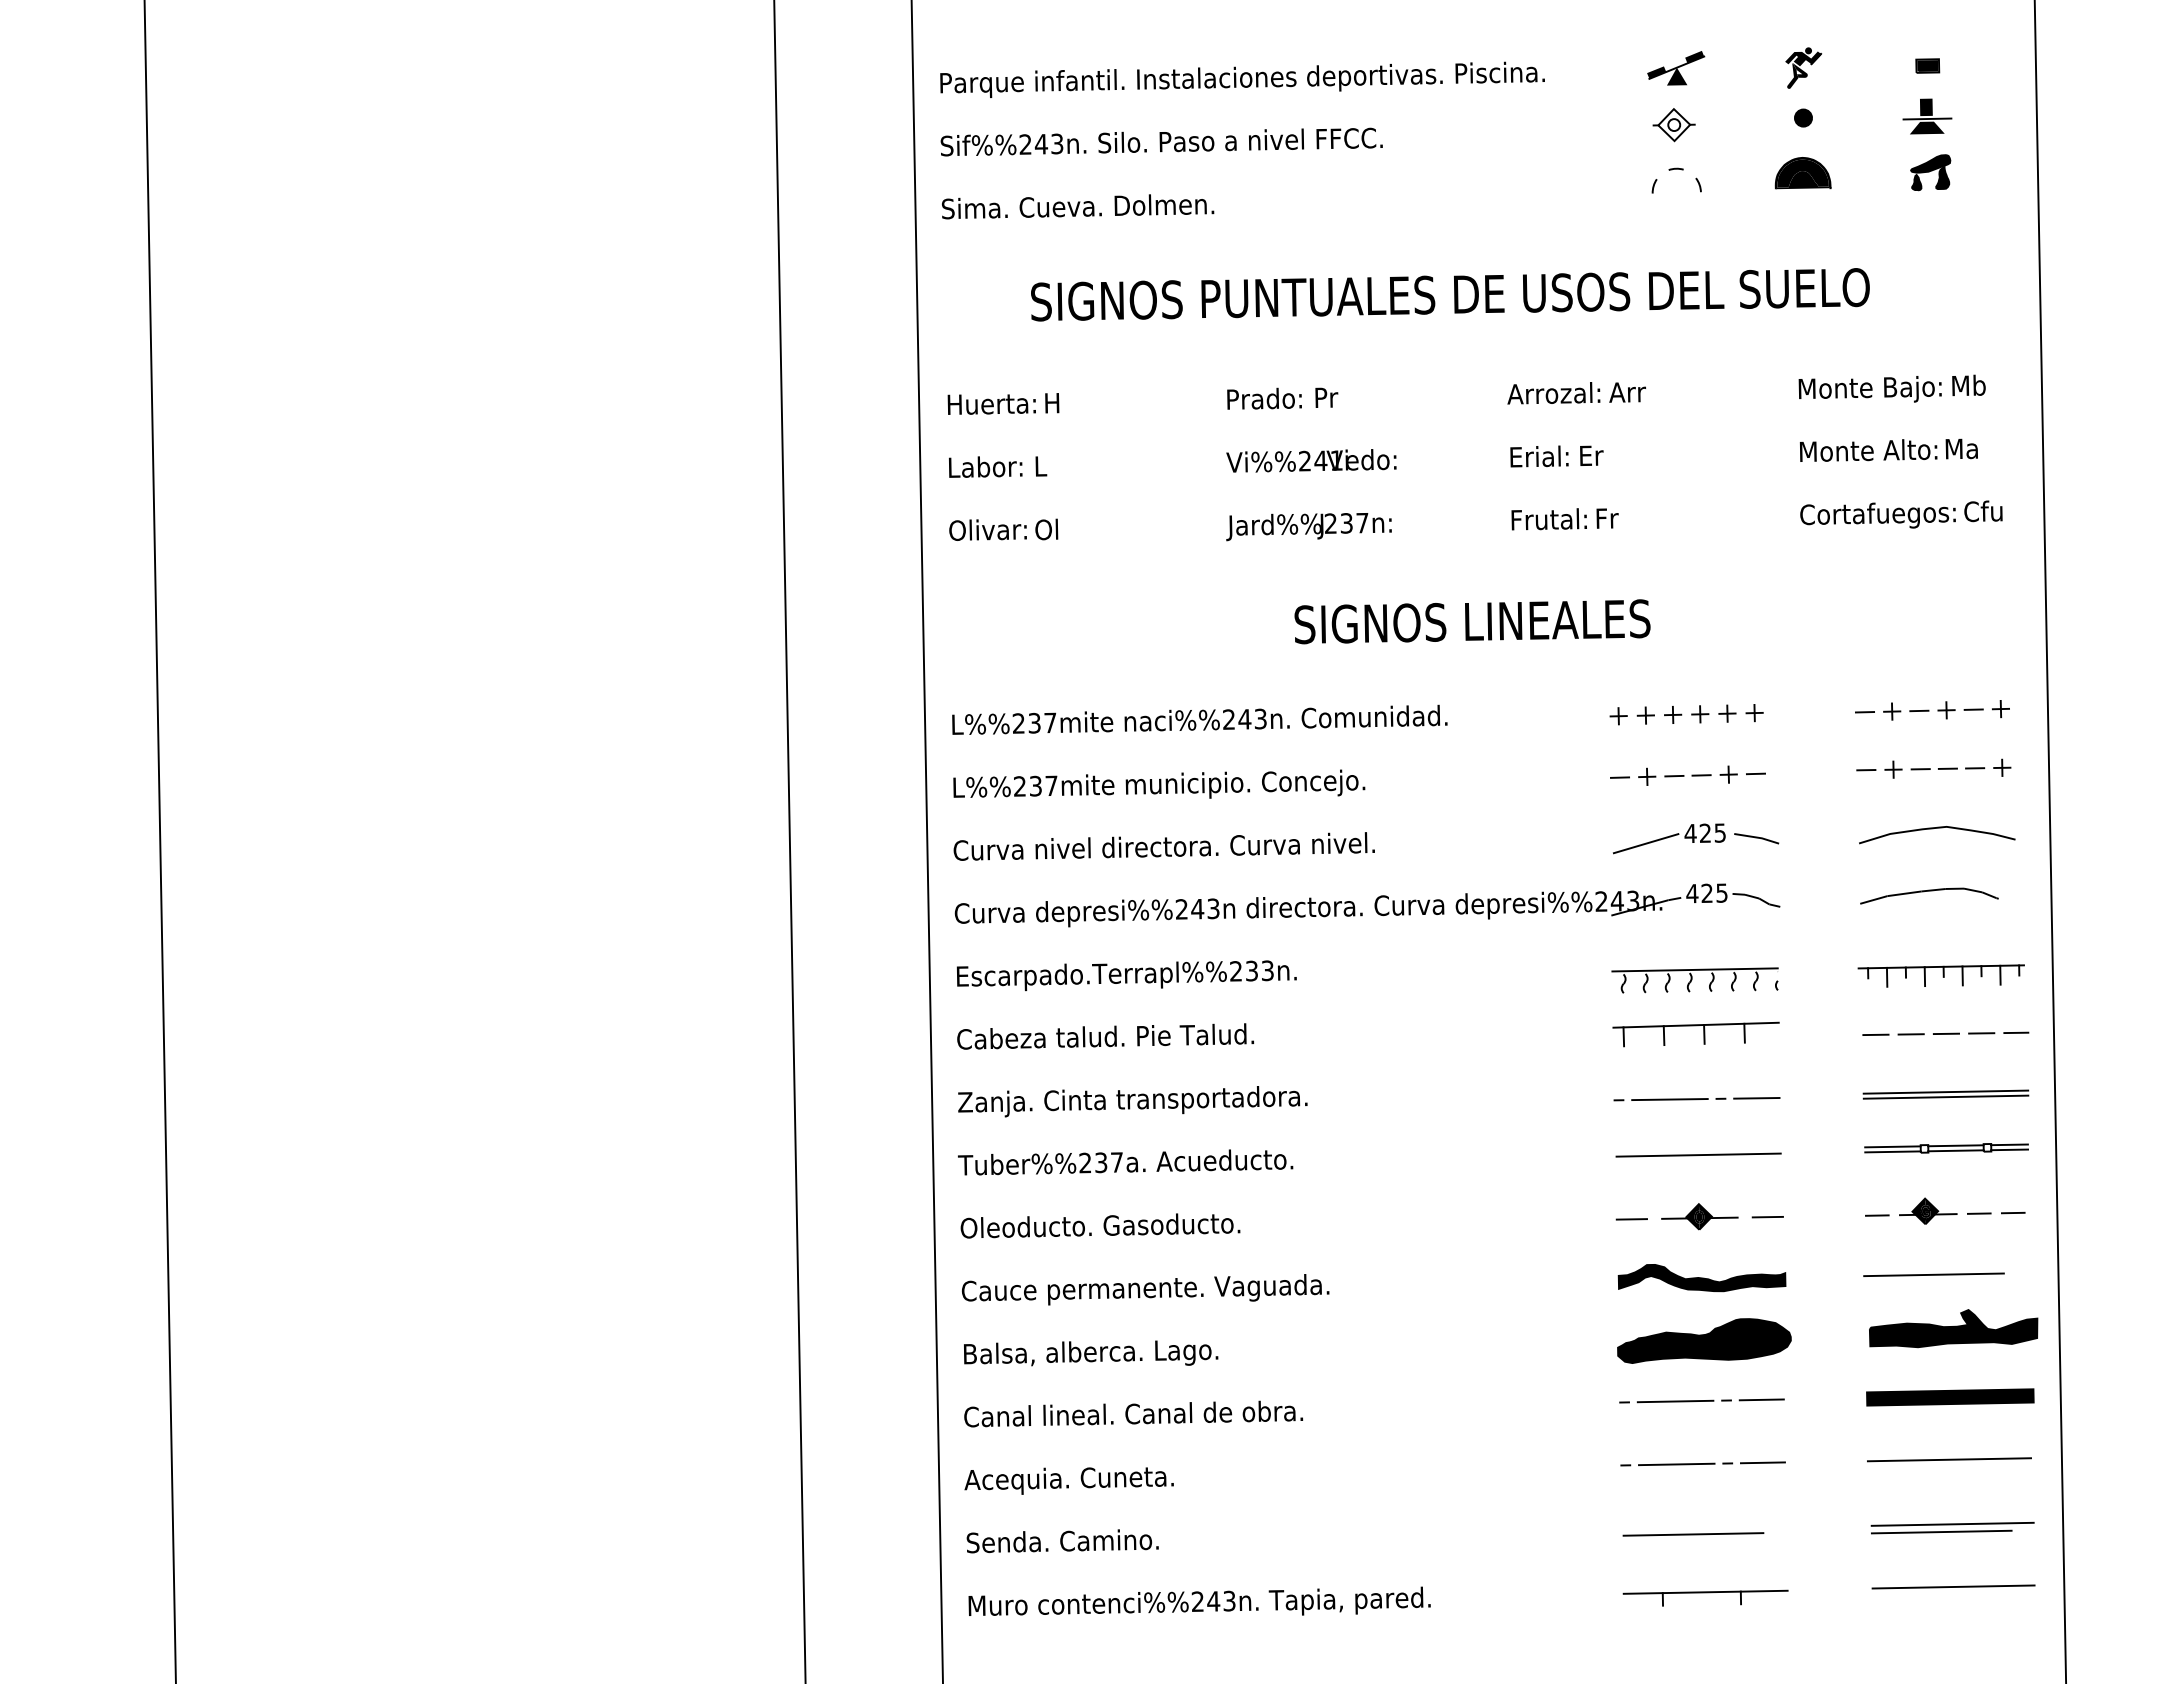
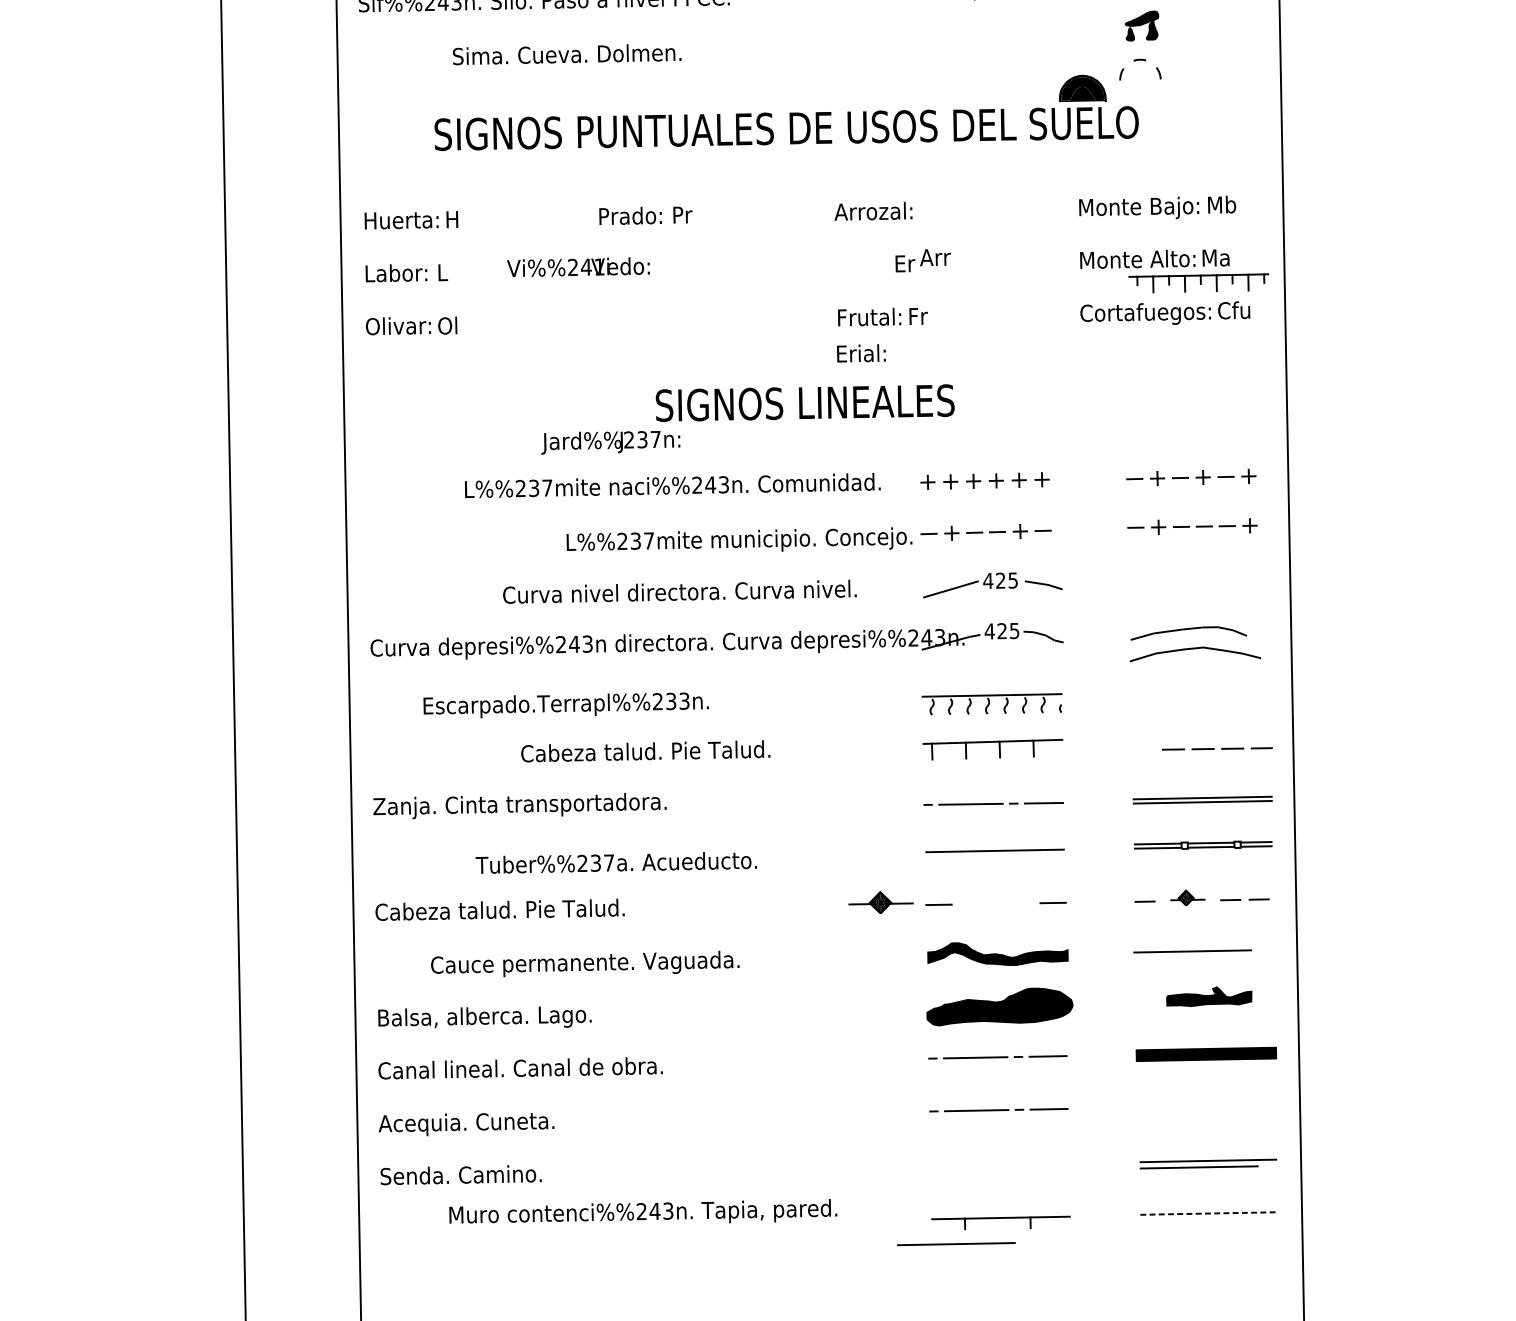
part: (1672, 170) -> (1136, 61), moved
part: (1930, 172) -> (1141, 25), moved
part: (1802, 173) -> (1082, 88), moved
text: (1077, 206) -> (566, 54), moved
text: (1627, 392) -> (935, 257), moved
text: (1539, 456) -> (861, 353), moved
text: (1311, 460) -> (578, 266), moved
text: (1308, 527) -> (610, 443), moved
text: (1199, 719) -> (672, 485), moved
text: (1159, 783) -> (739, 538), moved
curve: (1937, 828) -> (1195, 648), moved
text: (1163, 846) -> (679, 591), moved
text: (1126, 975) -> (565, 705), moved
part: (1940, 975) -> (1198, 282), moved
line: (1875, 1034) -> (1143, 749), removed
text: (1105, 1036) -> (645, 751), moved
text: (1125, 1162) -> (616, 863), moved
part: (1928, 1210) -> (1188, 897), size x0.7
part: (1699, 1216) -> (880, 902), moved
text: (1111, 1225) -> (502, 910), Oleoducto. Gasoducto. -> Cabeza talud. Pie Talud.
text: (1145, 1289) -> (585, 963), moved
part: (1953, 1328) -> (1209, 996), size x0.6
line: (1949, 1459) -> (1205, 1106), removed
line: (1693, 1534) -> (956, 1244), moved
line: (1953, 1586) -> (1209, 1213), solid -> dashed
text: (1199, 1600) -> (643, 1210), moved

